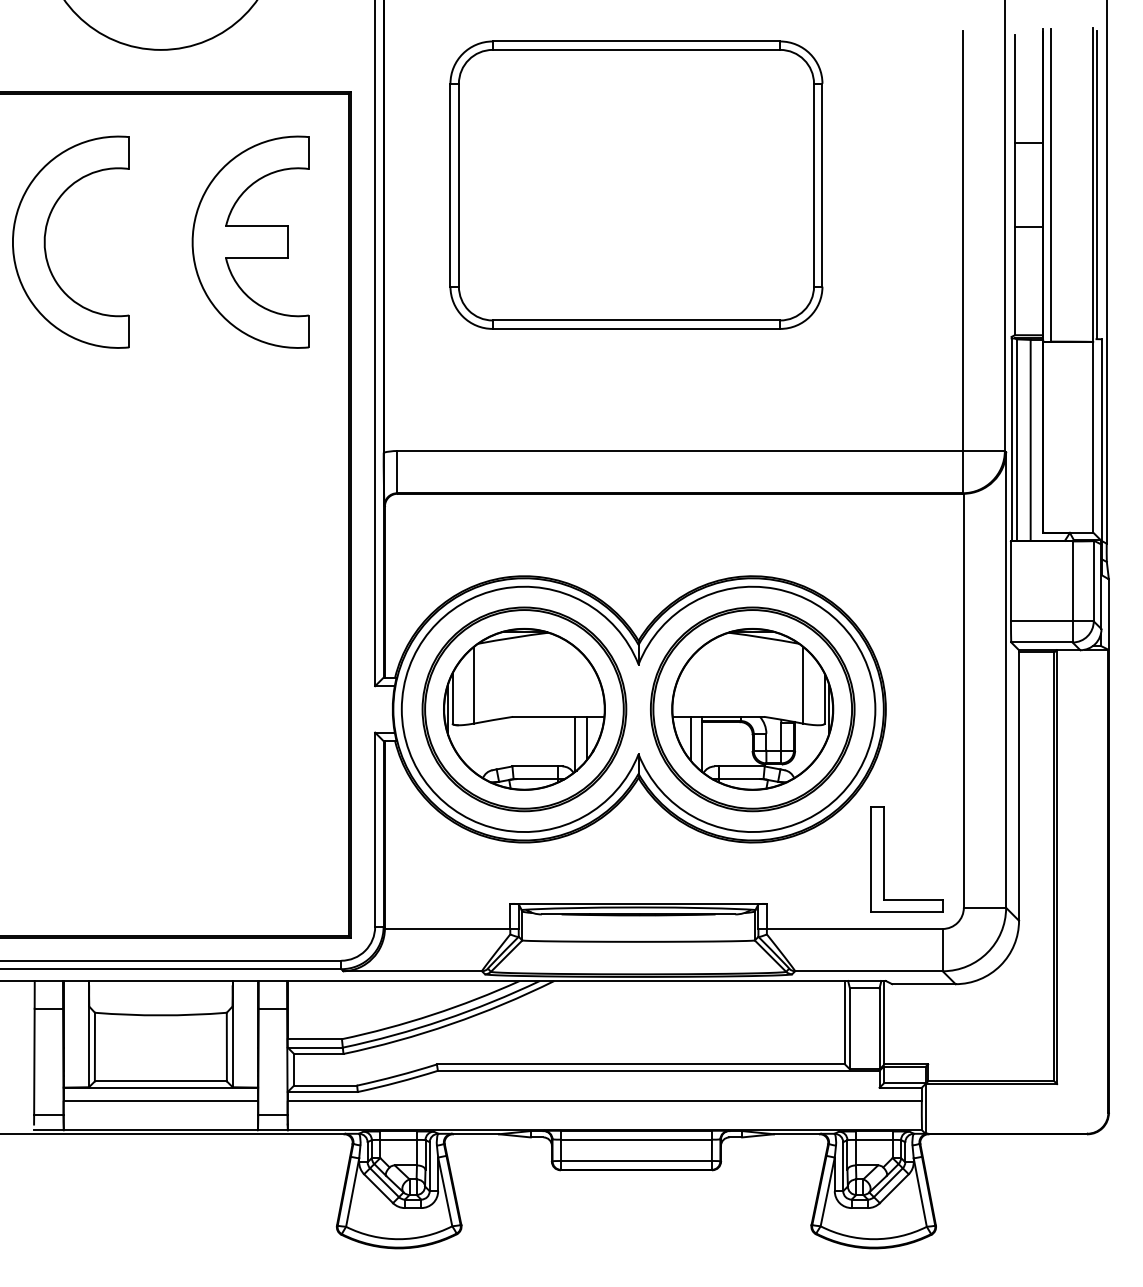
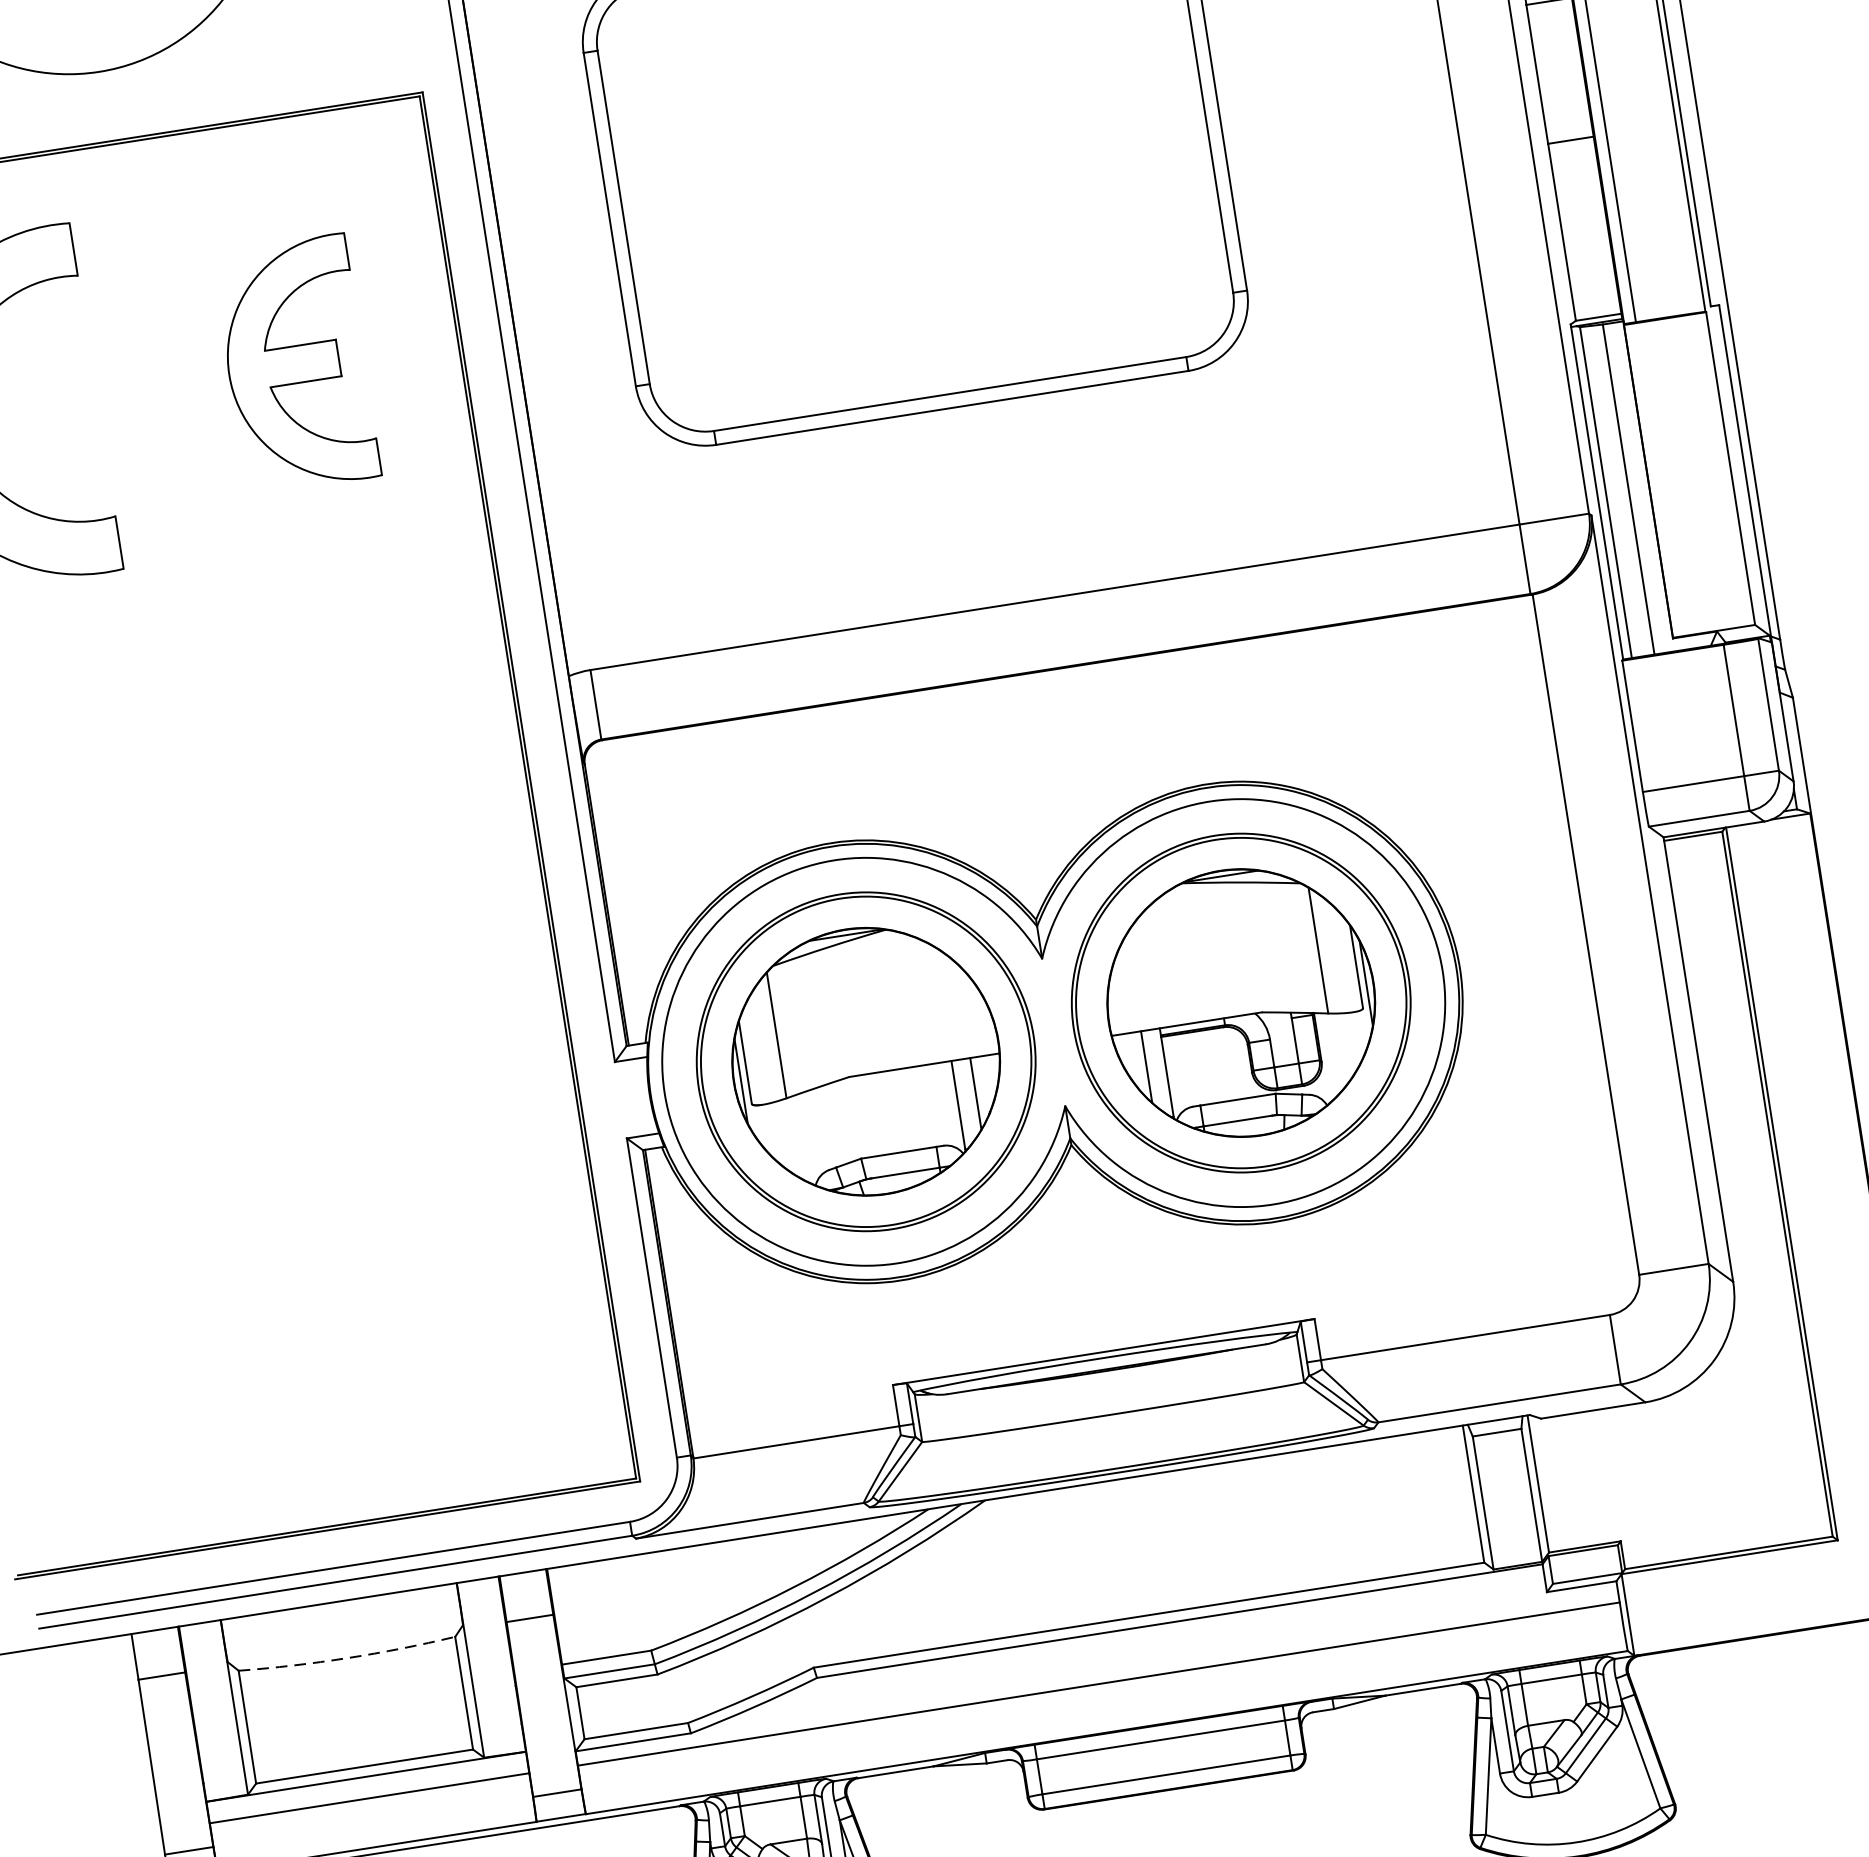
part: (250, 241) -> (295, 363), size x0.7
part: (884, 859) -> (1496, 1215), removed
arc: (160, 1015) -> (346, 1658), solid -> dashed

